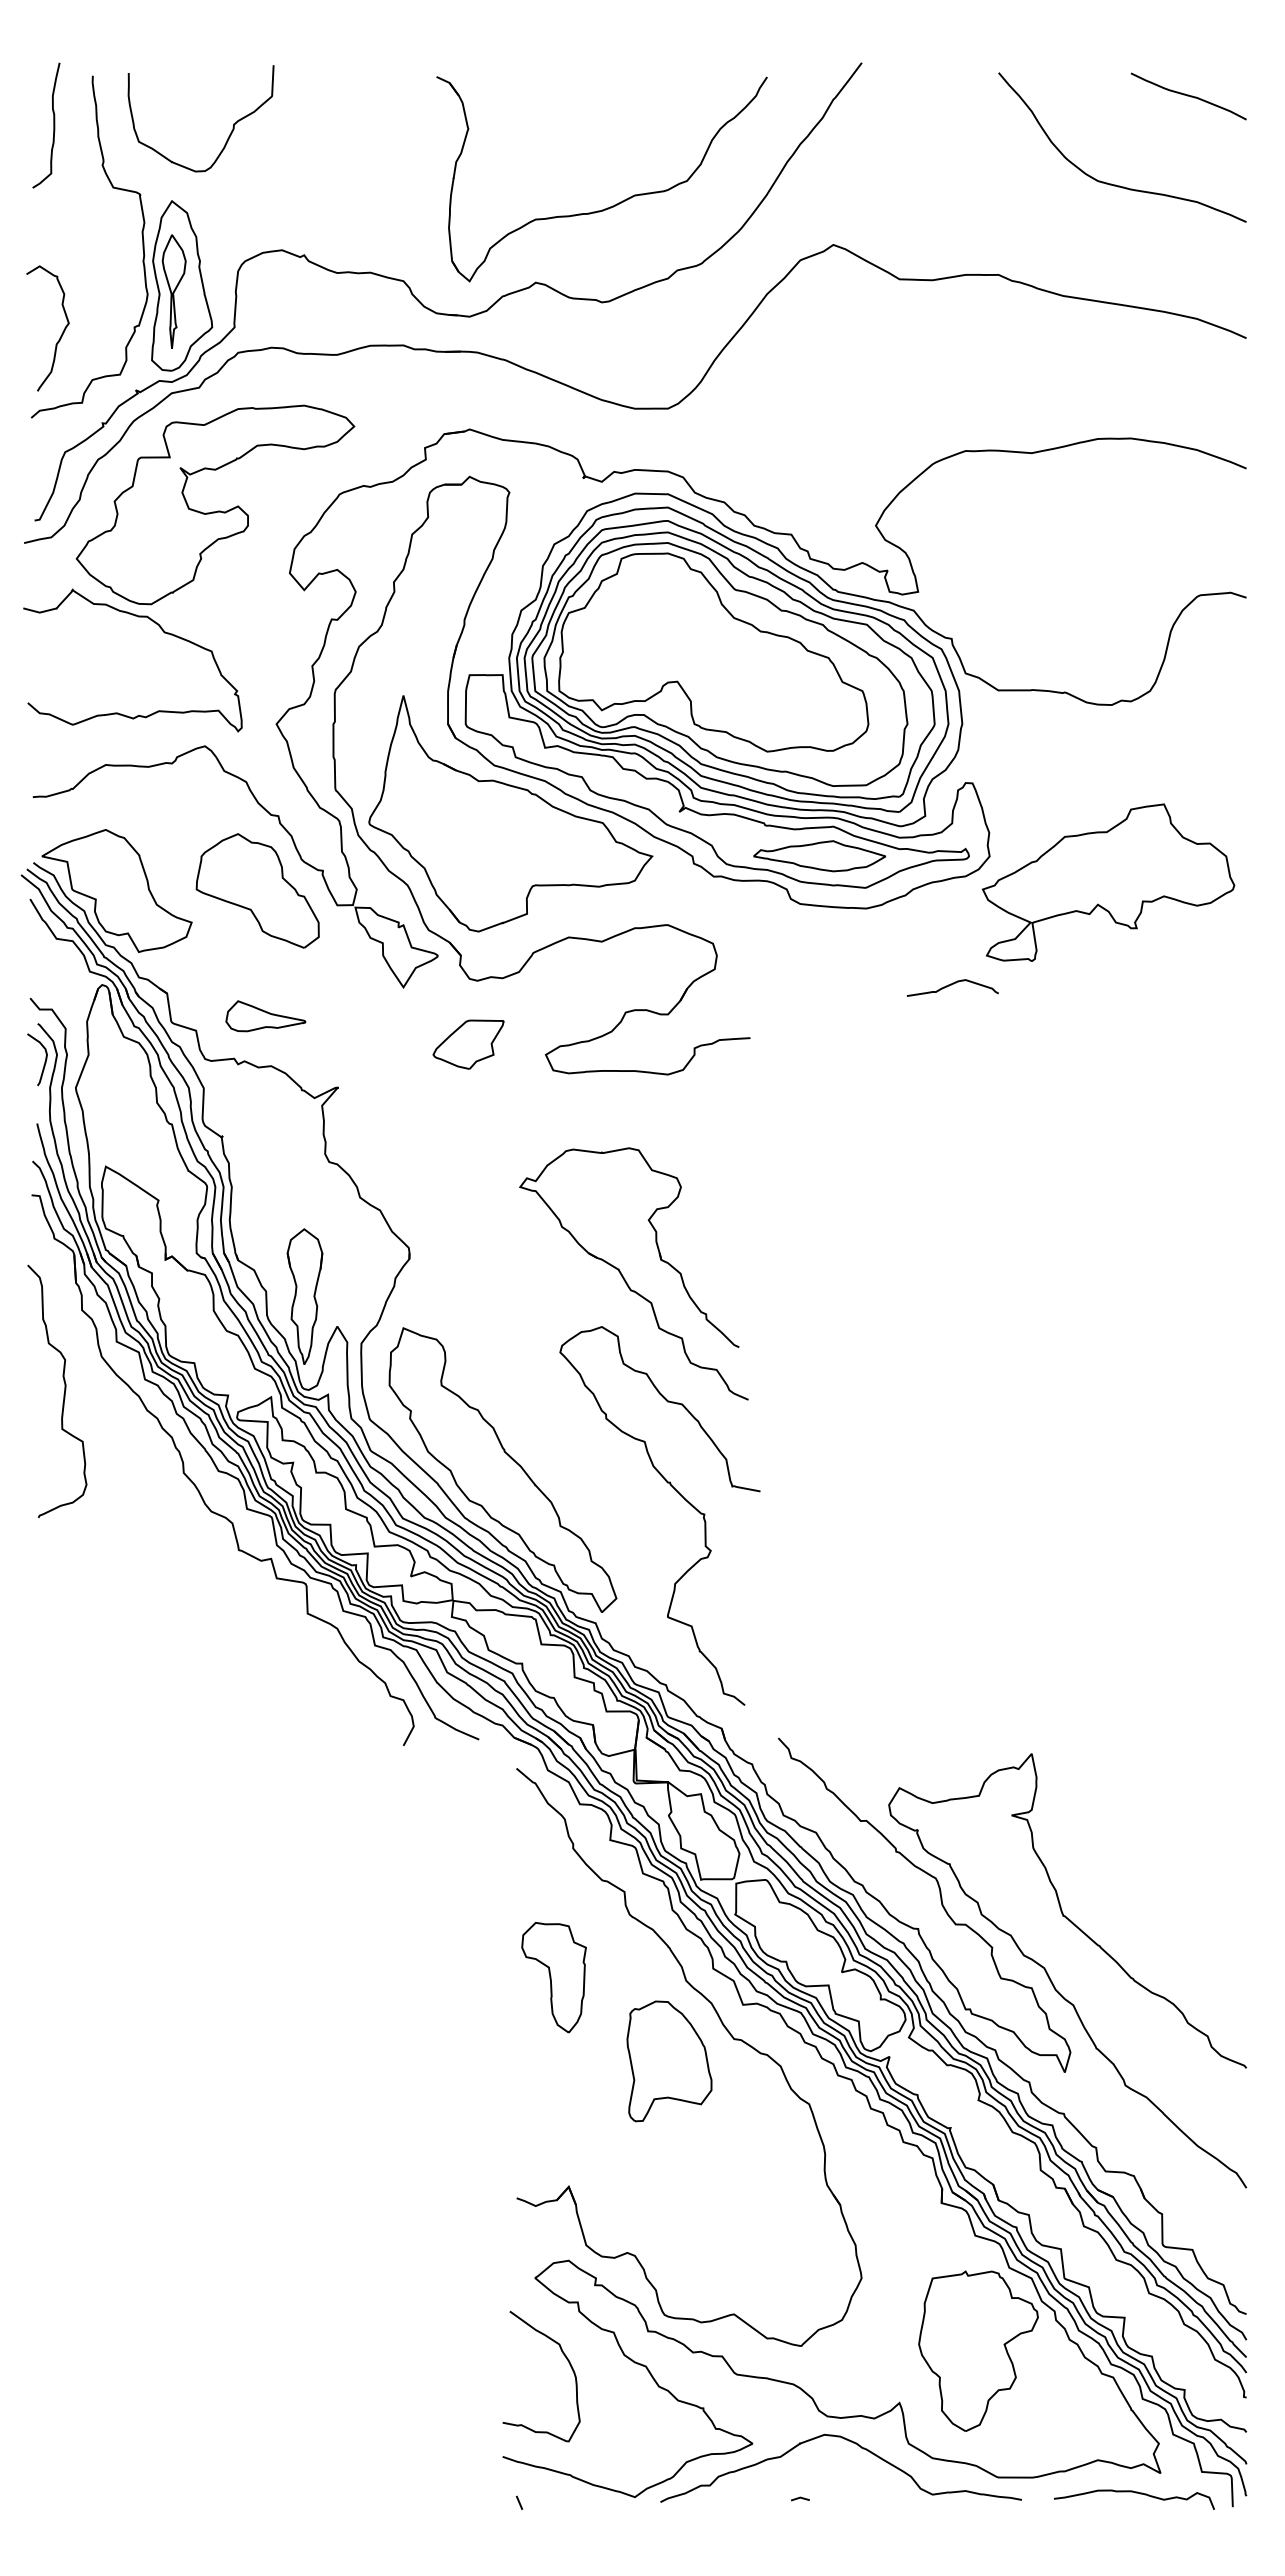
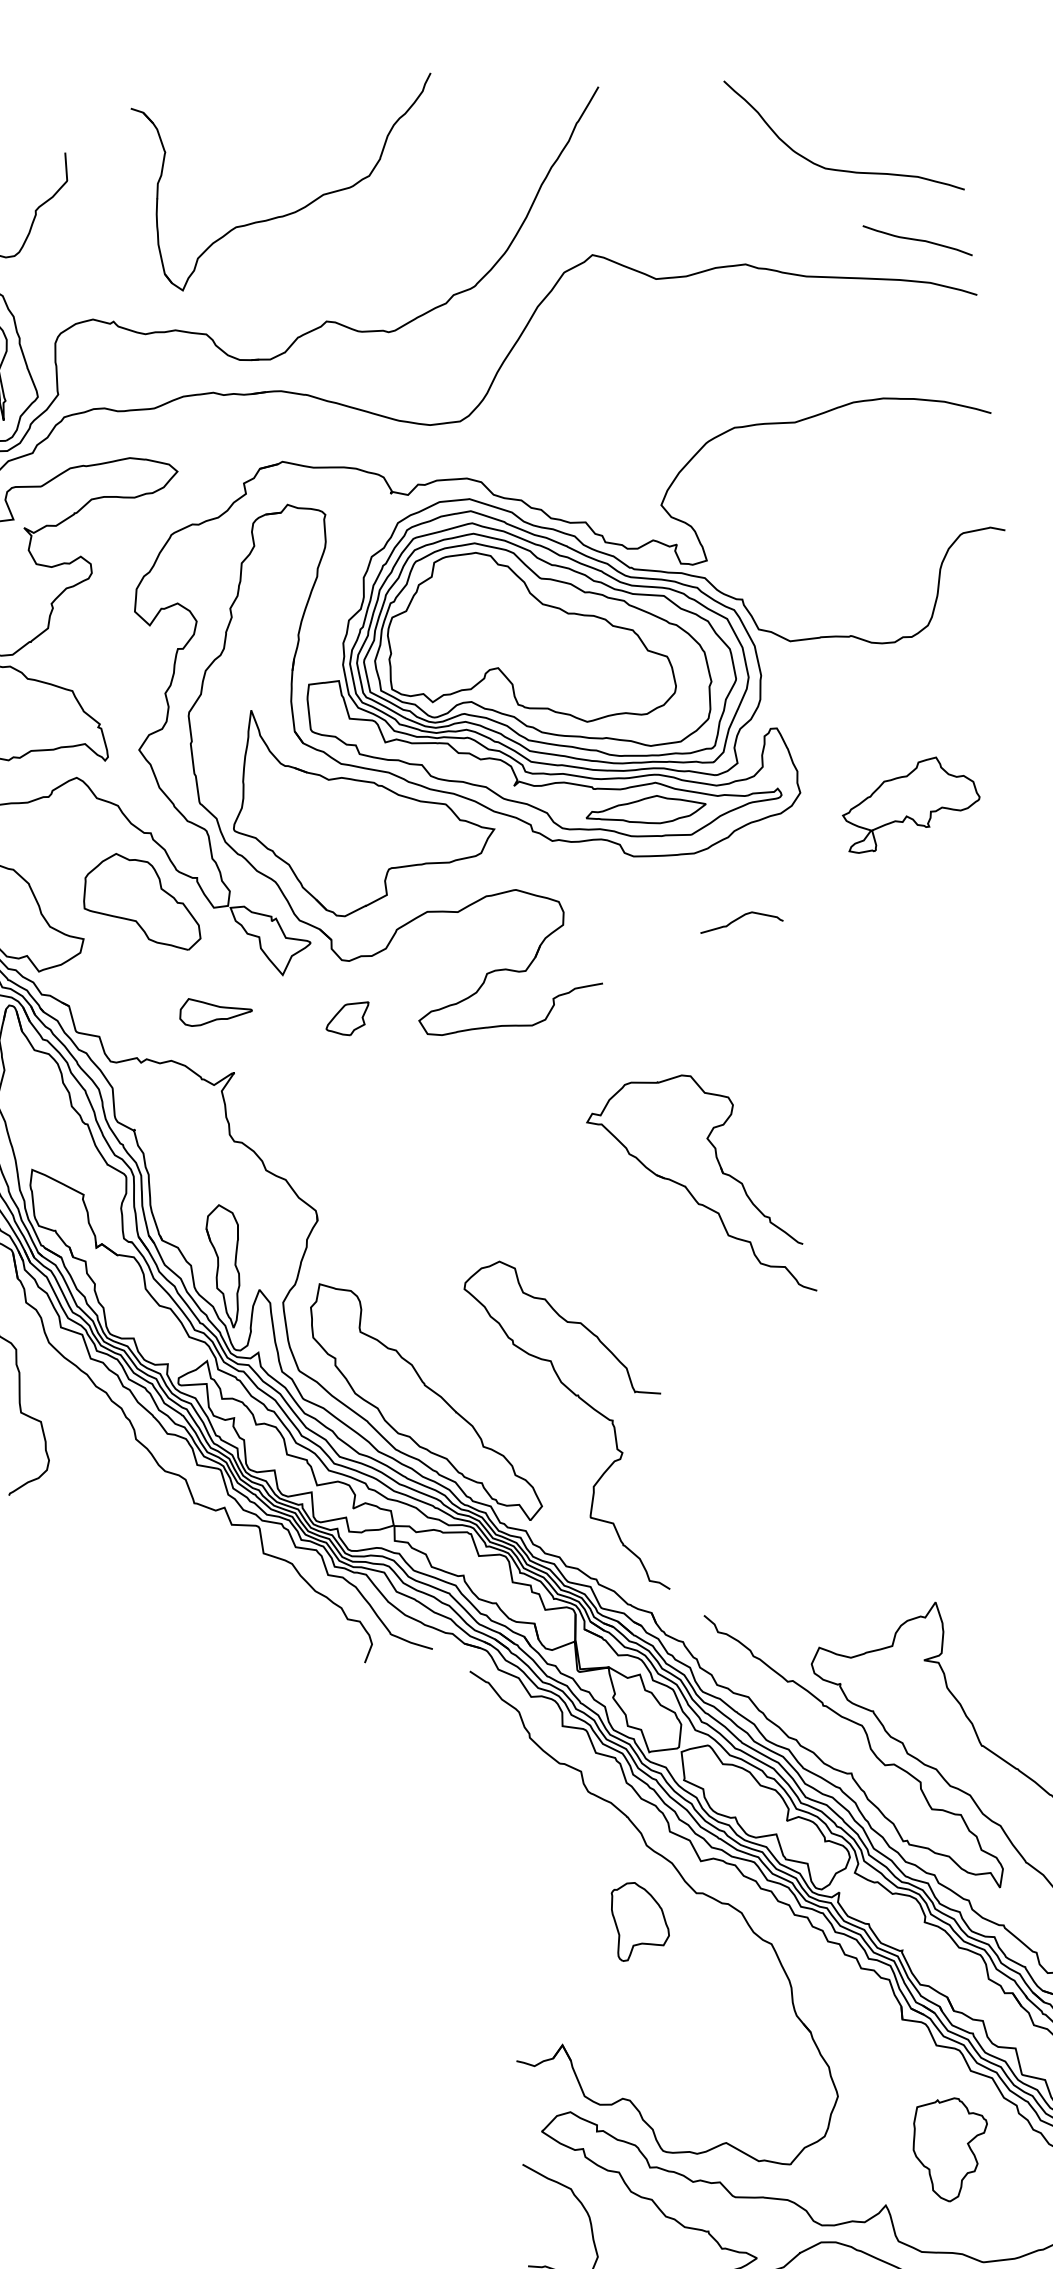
curve: (1188, 96) -> (917, 240), moved
part: (614, 204) -> (305, 205), moved
part: (1108, 882) -> (910, 803), size x0.6
curve: (951, 985) -> (739, 918), moved
part: (265, 1016) -> (215, 1009), moved
part: (468, 1044) -> (347, 1019), size x0.7
part: (624, 1277) -> (691, 1193), moved
part: (553, 1977) -> (525, 1856), removed
part: (669, 2061) -> (640, 1920), size x0.7
part: (978, 2350) -> (951, 2149), size x0.7

